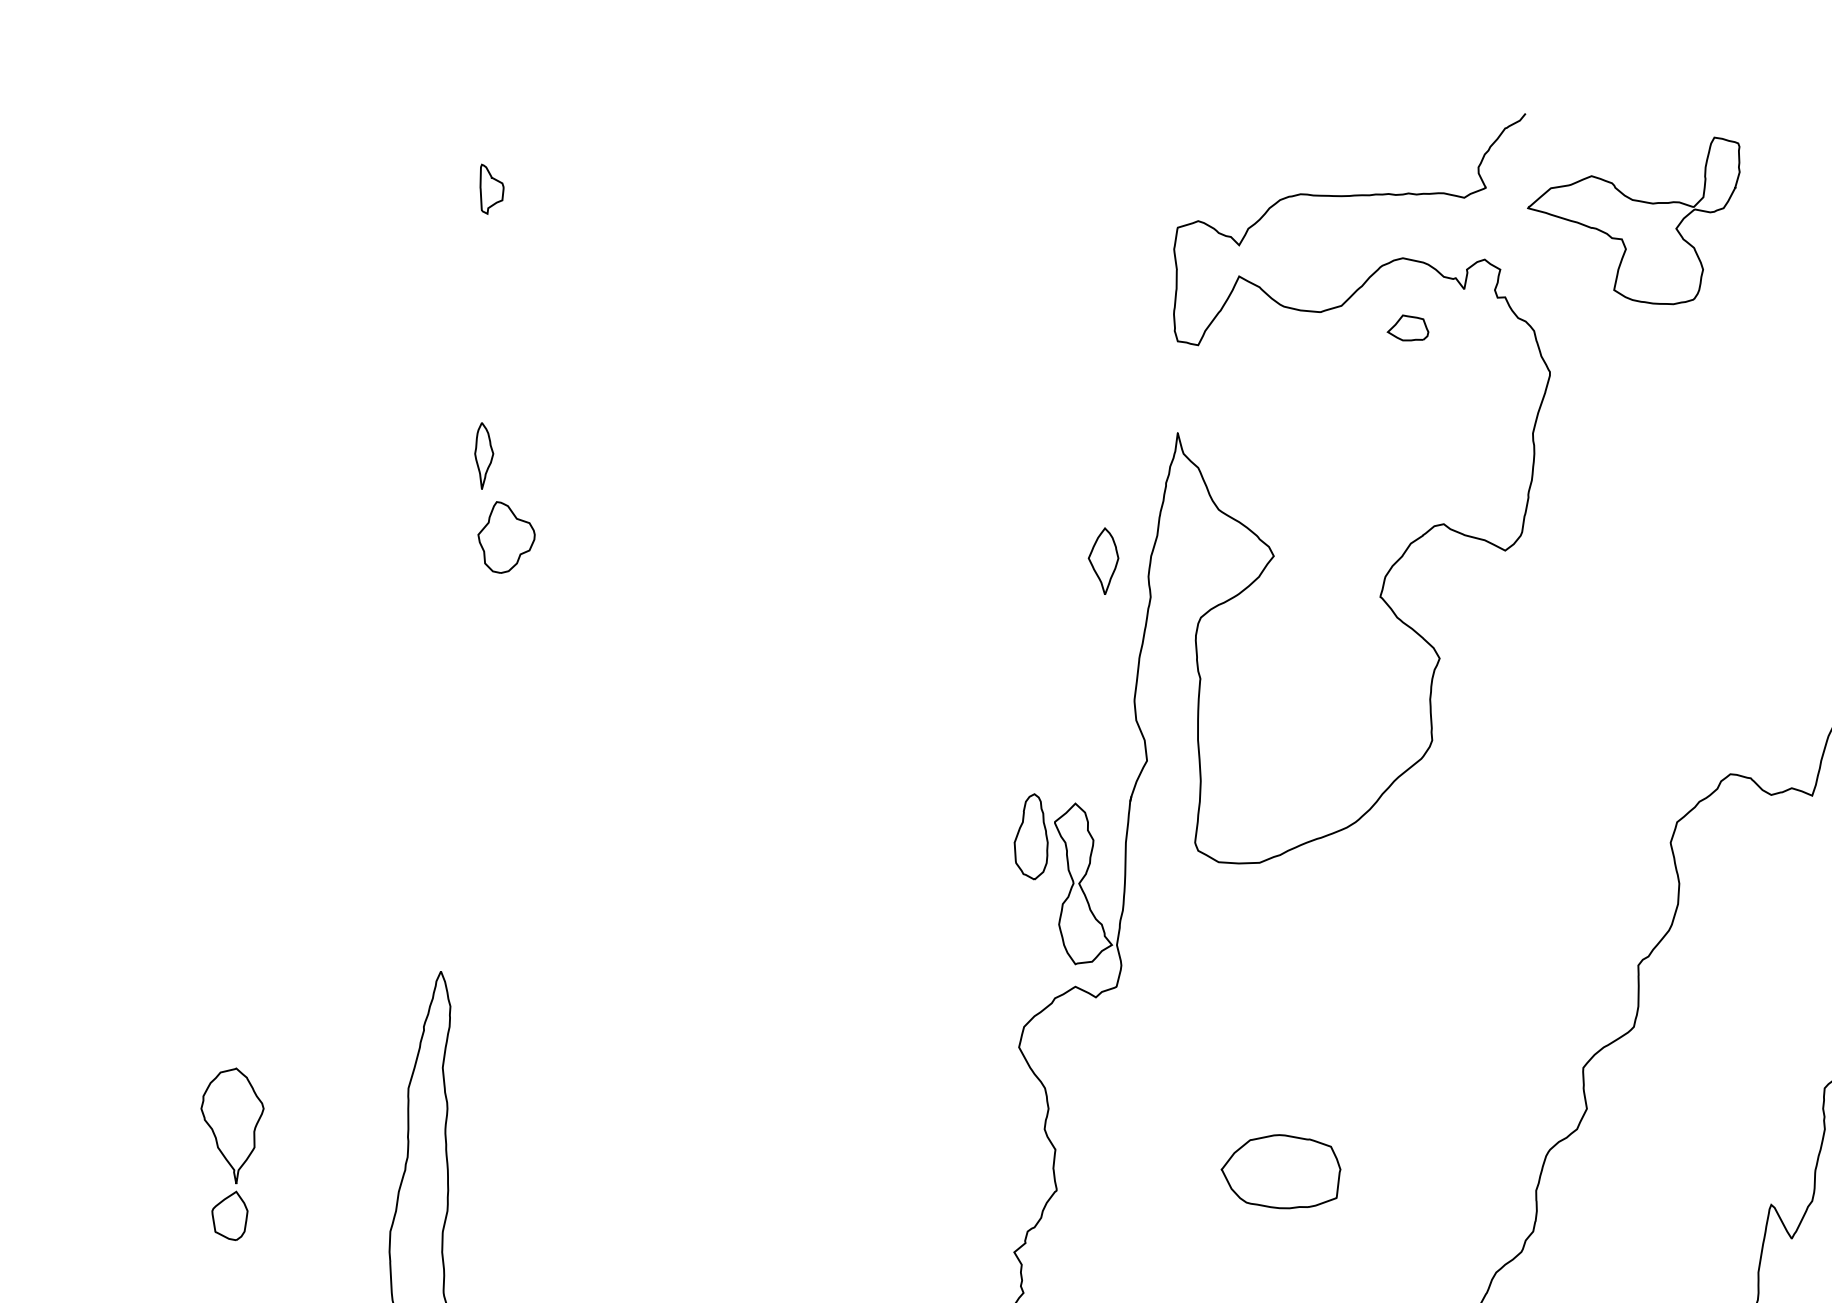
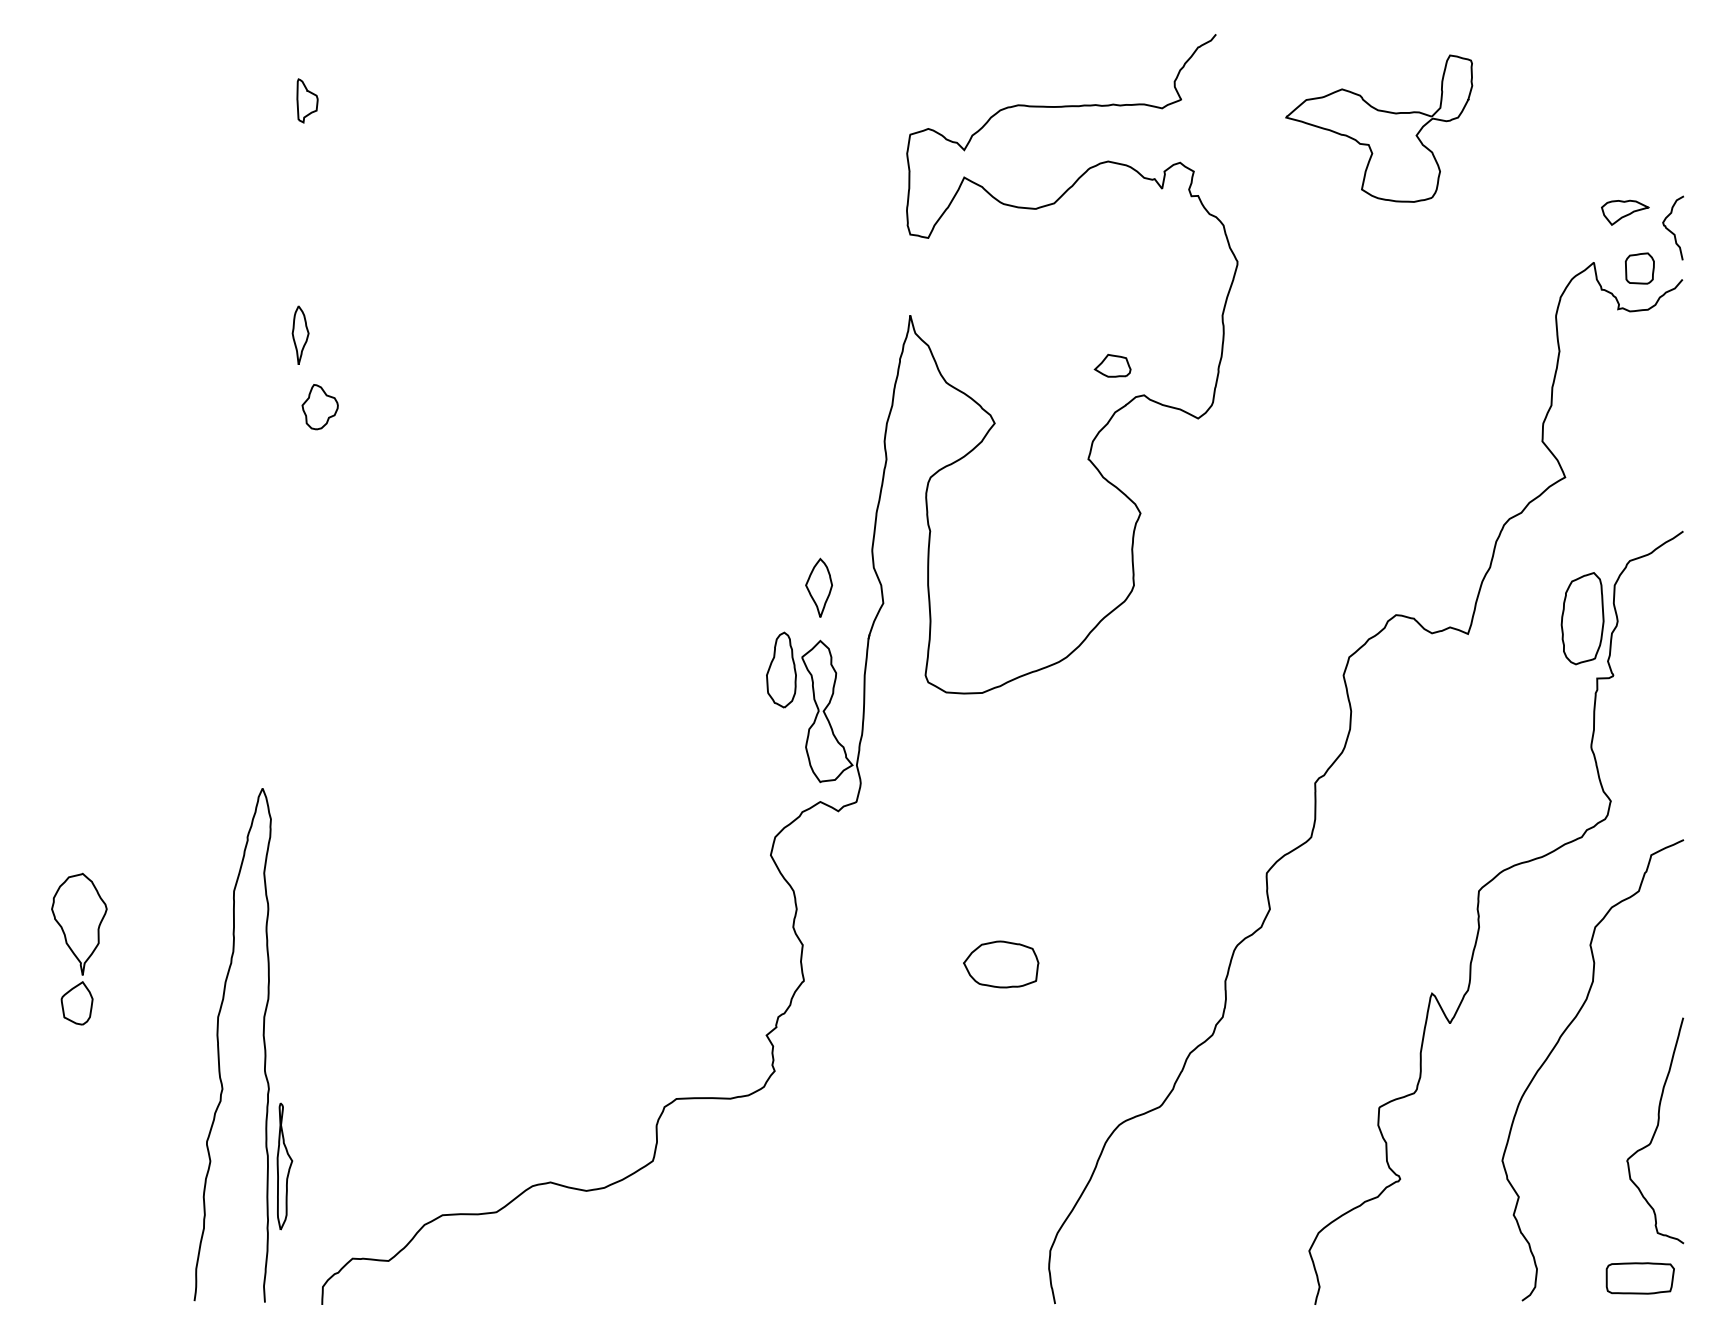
part: (1634, 220) -> (1379, 128), moved
part: (1407, 327) -> (1112, 365), moved
part: (505, 538) -> (319, 407), size x0.71
part: (1102, 560) -> (818, 587), moved
part: (1281, 1171) -> (1001, 964), size x0.71

